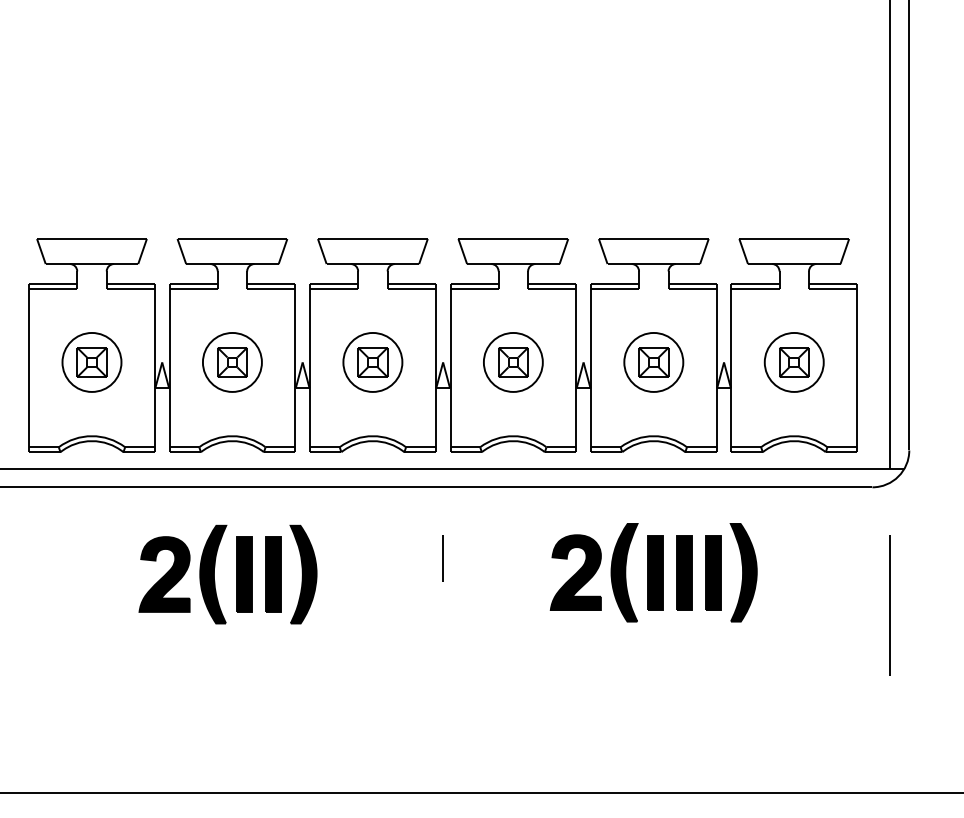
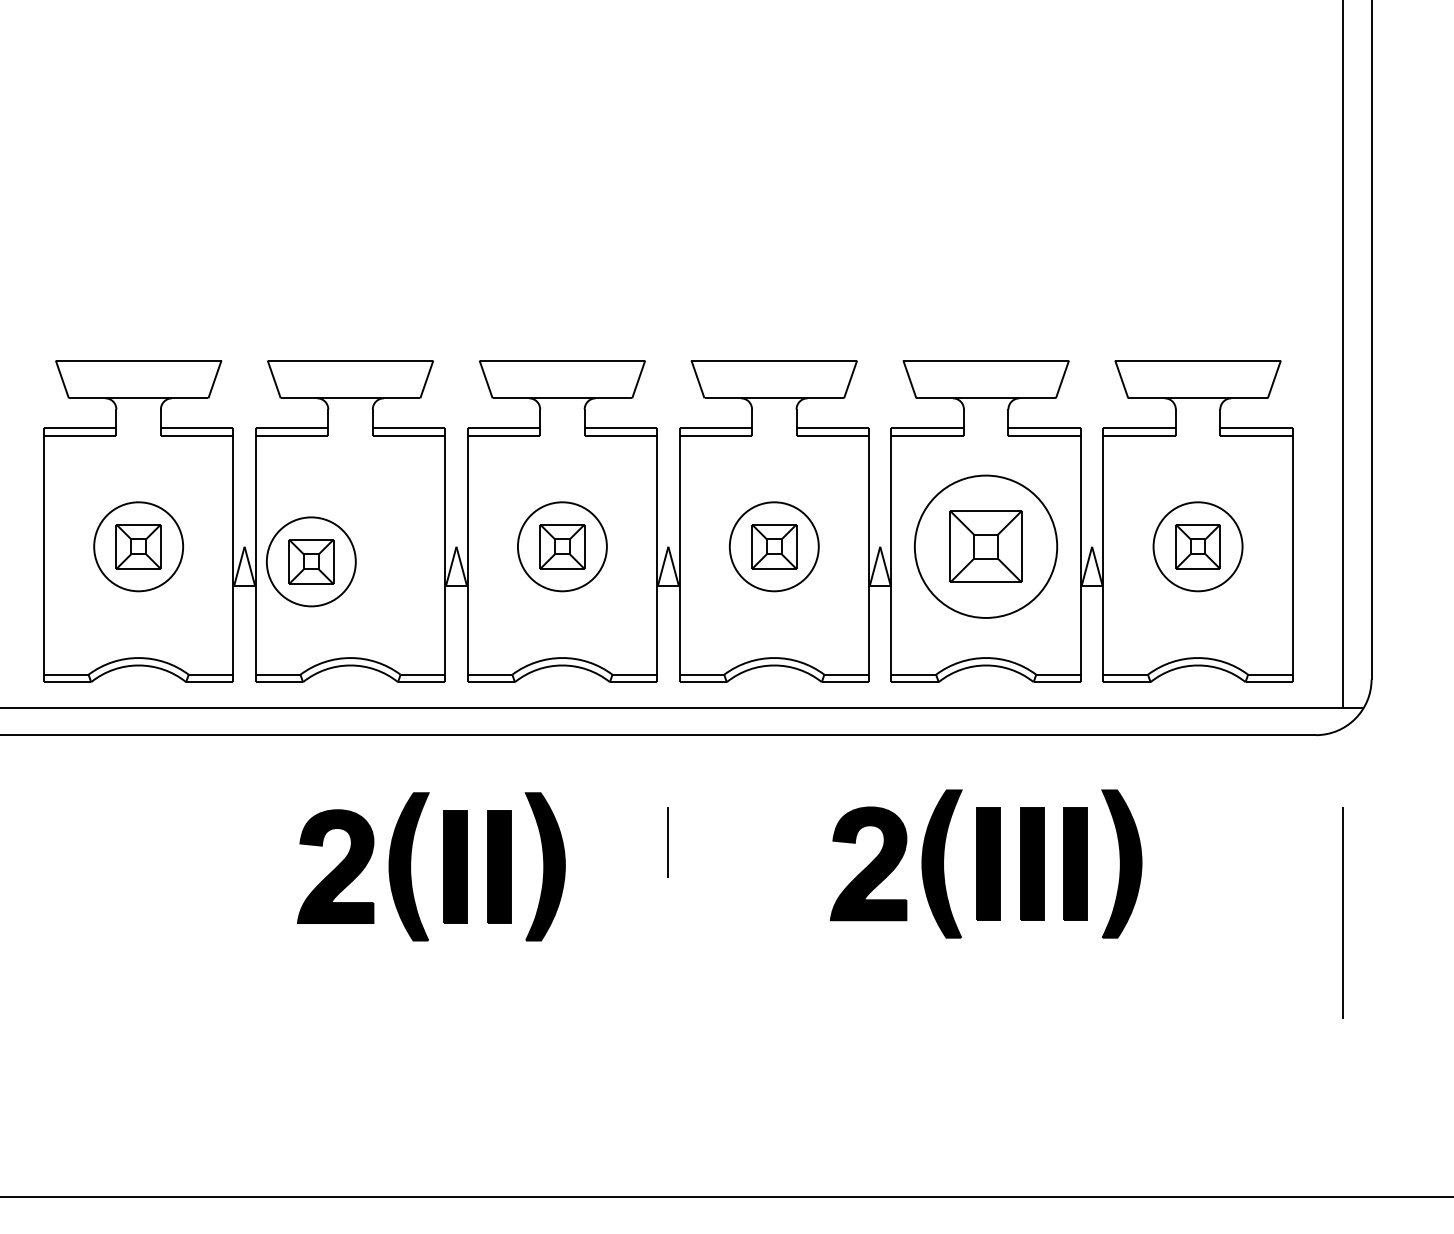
part: (232, 362) -> (311, 561), moved
part: (653, 362) -> (985, 546), size x1.6
part: (236, 574) -> (444, 866), moved

